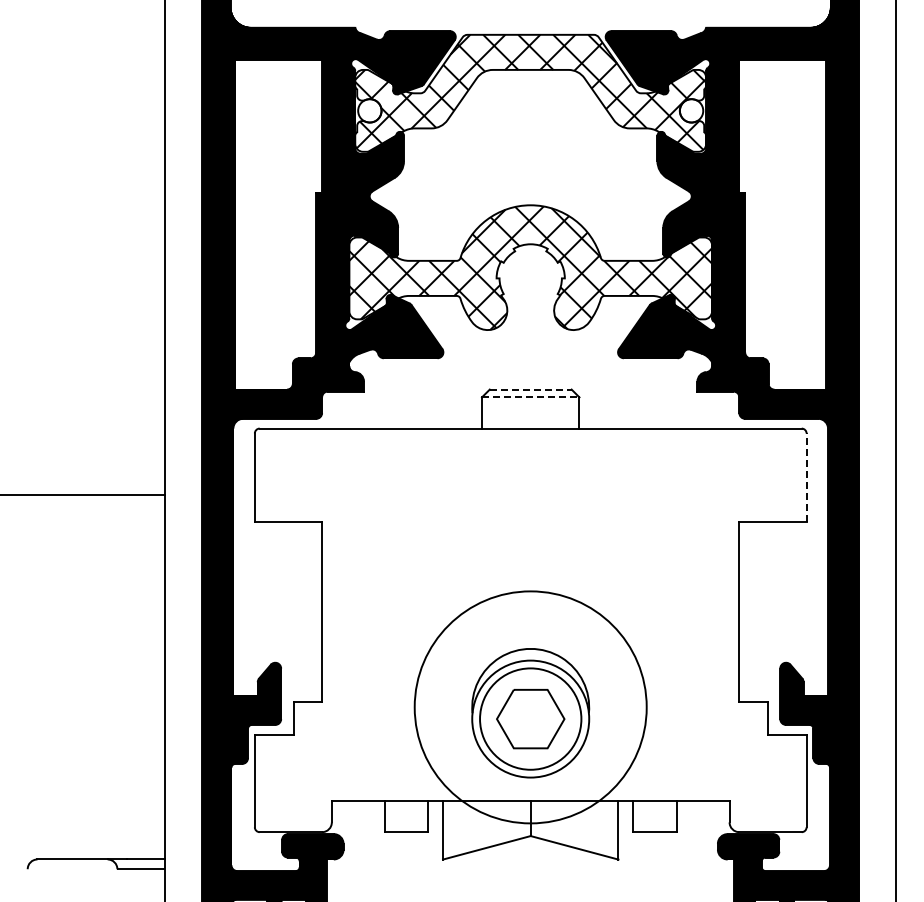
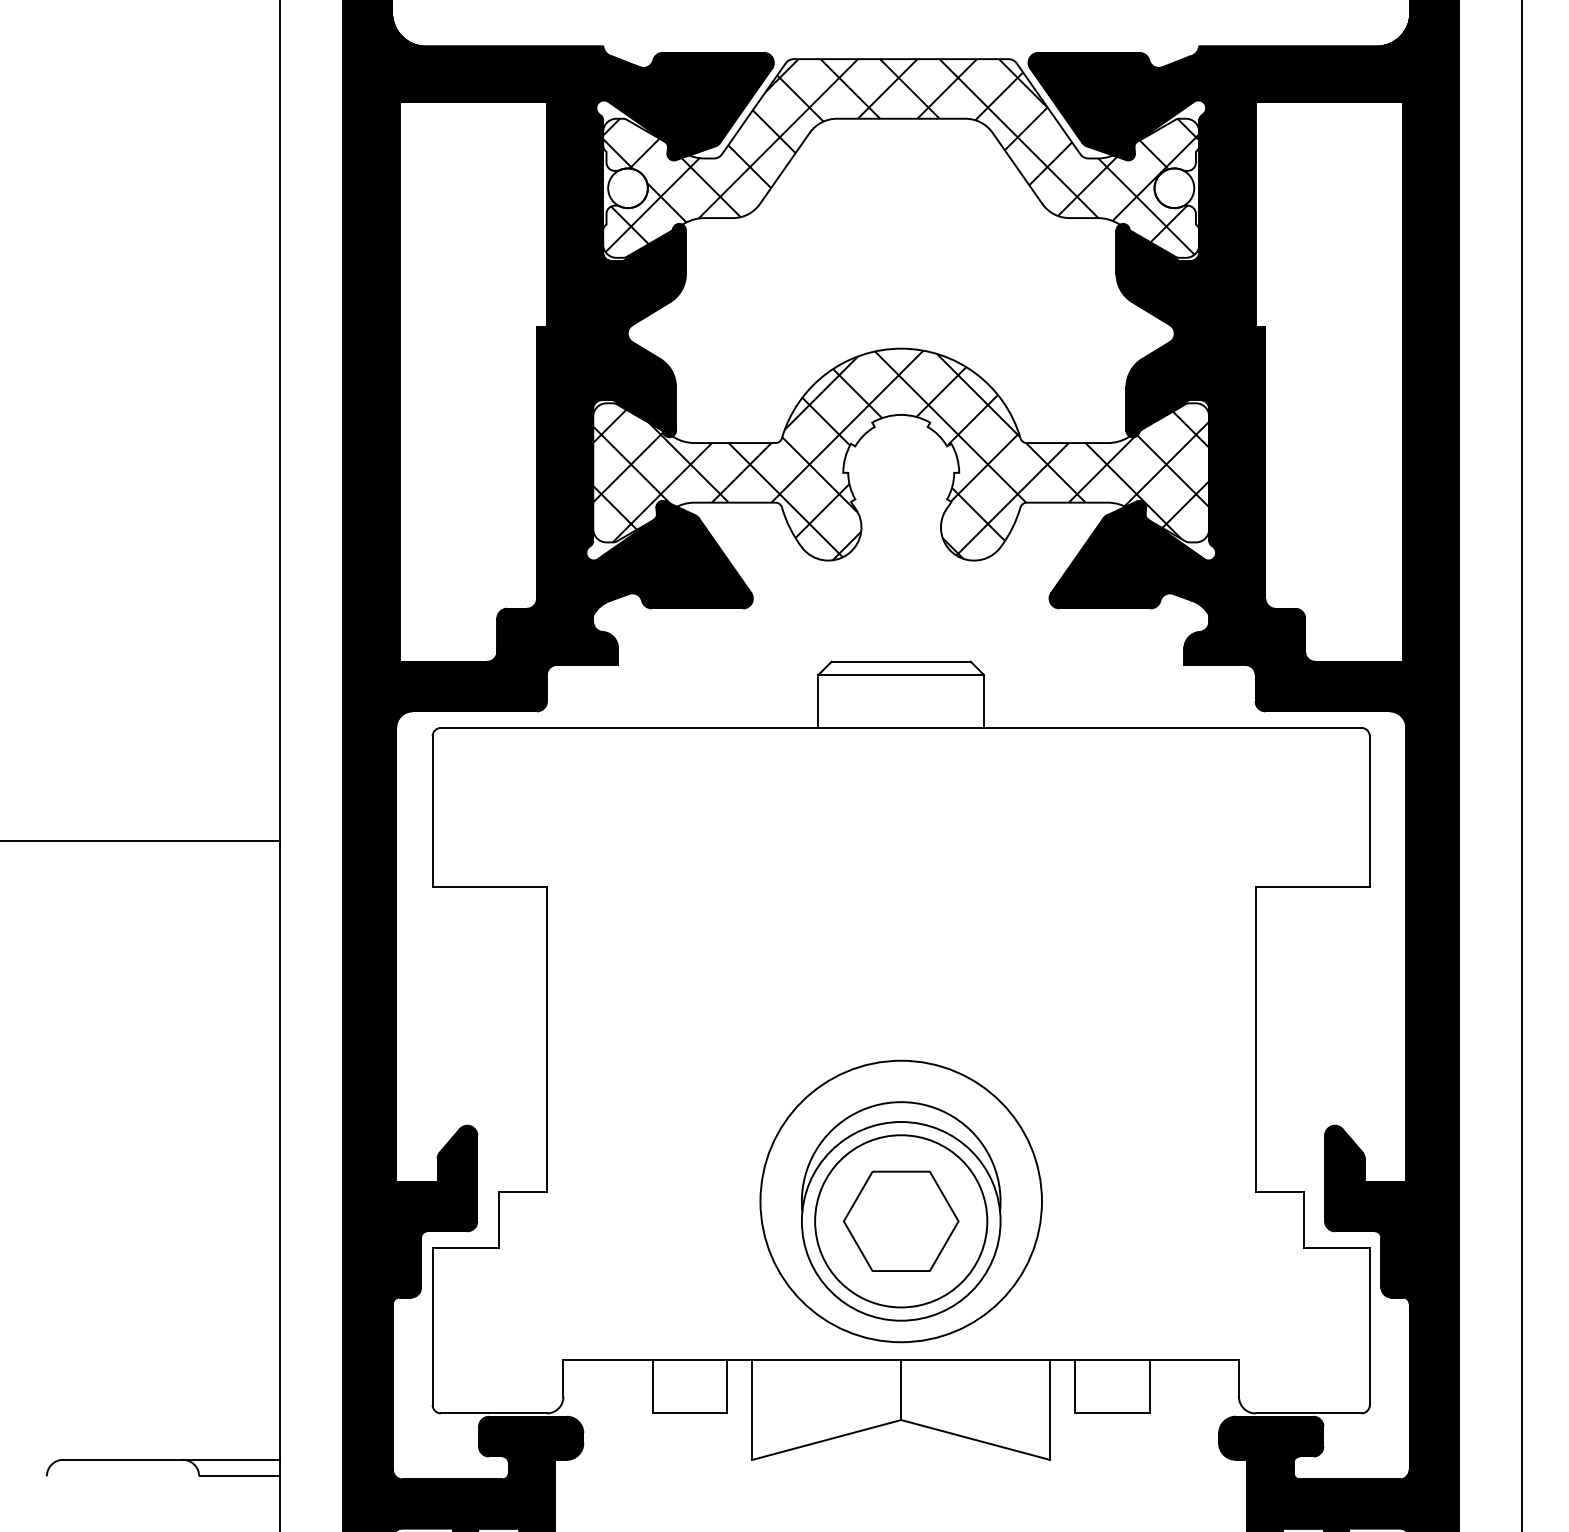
line: (530, 389) -> (900, 661), dashed -> solid
line: (530, 397) -> (900, 675), dashed -> solid
line: (806, 477) -> (1369, 811), dashed -> solid
circle: (530, 707) -> (900, 1201), size x0.71

